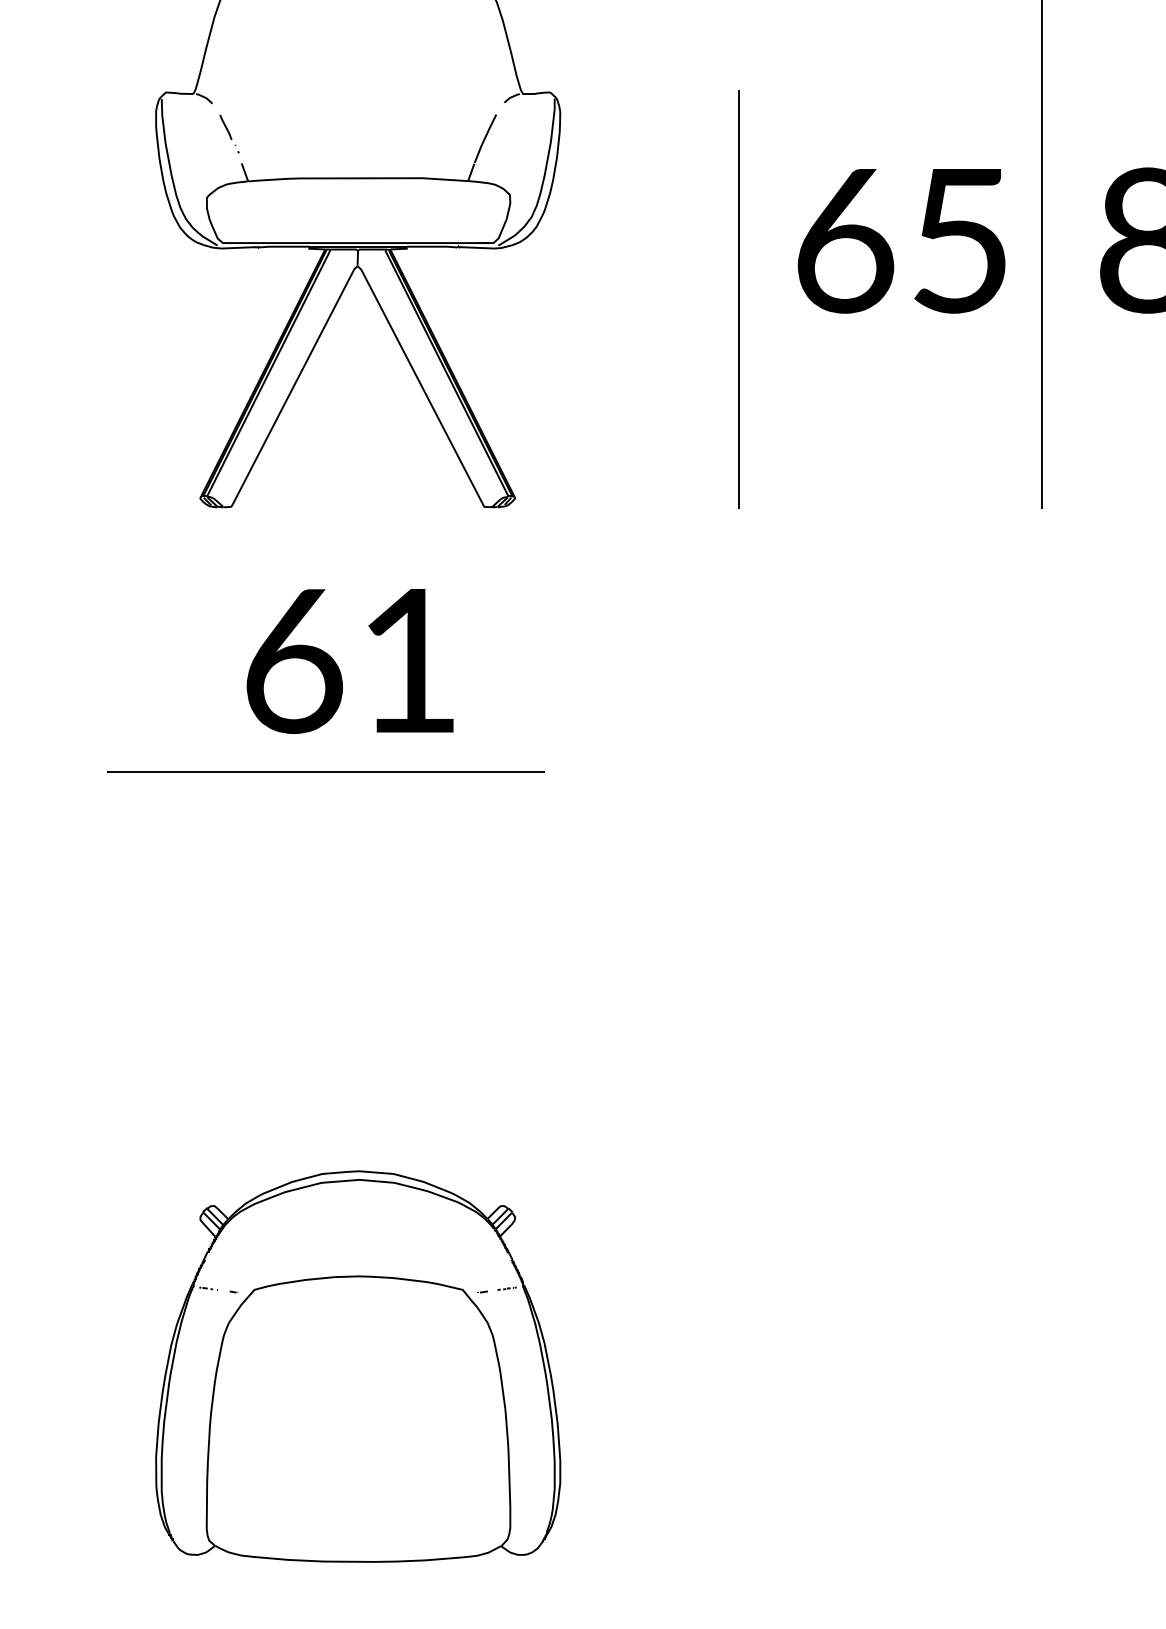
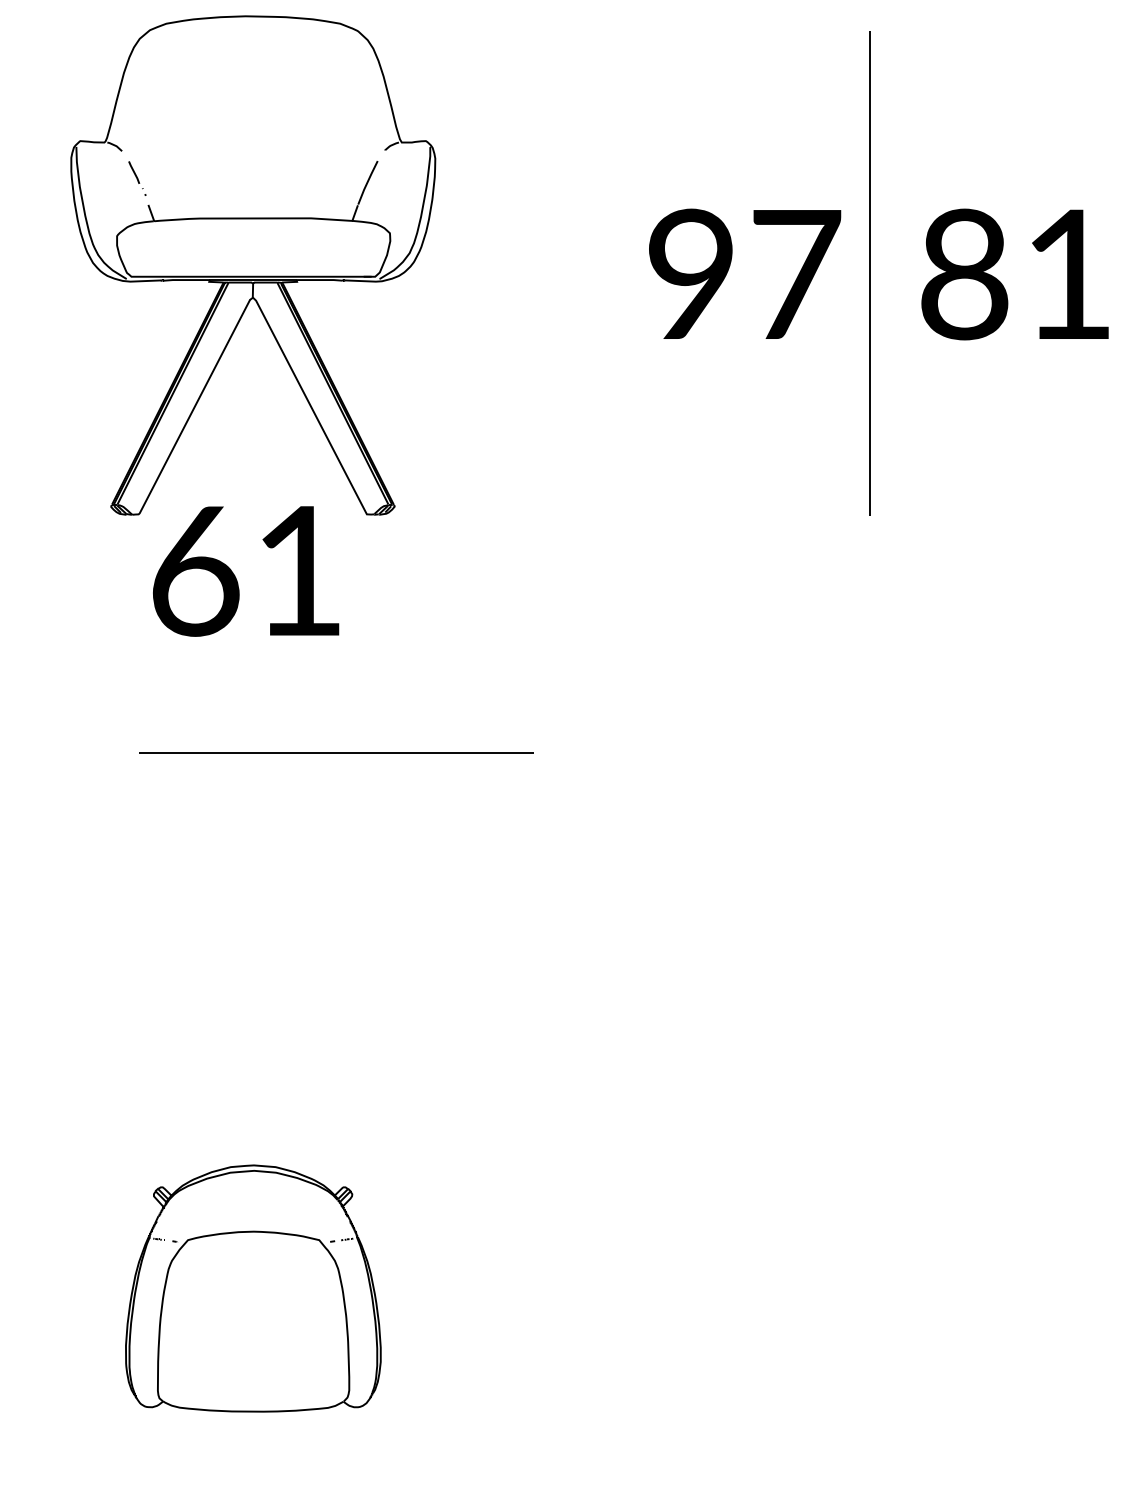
text: (904, 240) -> (745, 274), 65 -> 97
line: (738, 299) -> (595, 327), removed
text: (350, 661) -> (246, 571), moved
line: (326, 771) -> (336, 752), moved
part: (358, 1366) -> (253, 1288), size x0.7

